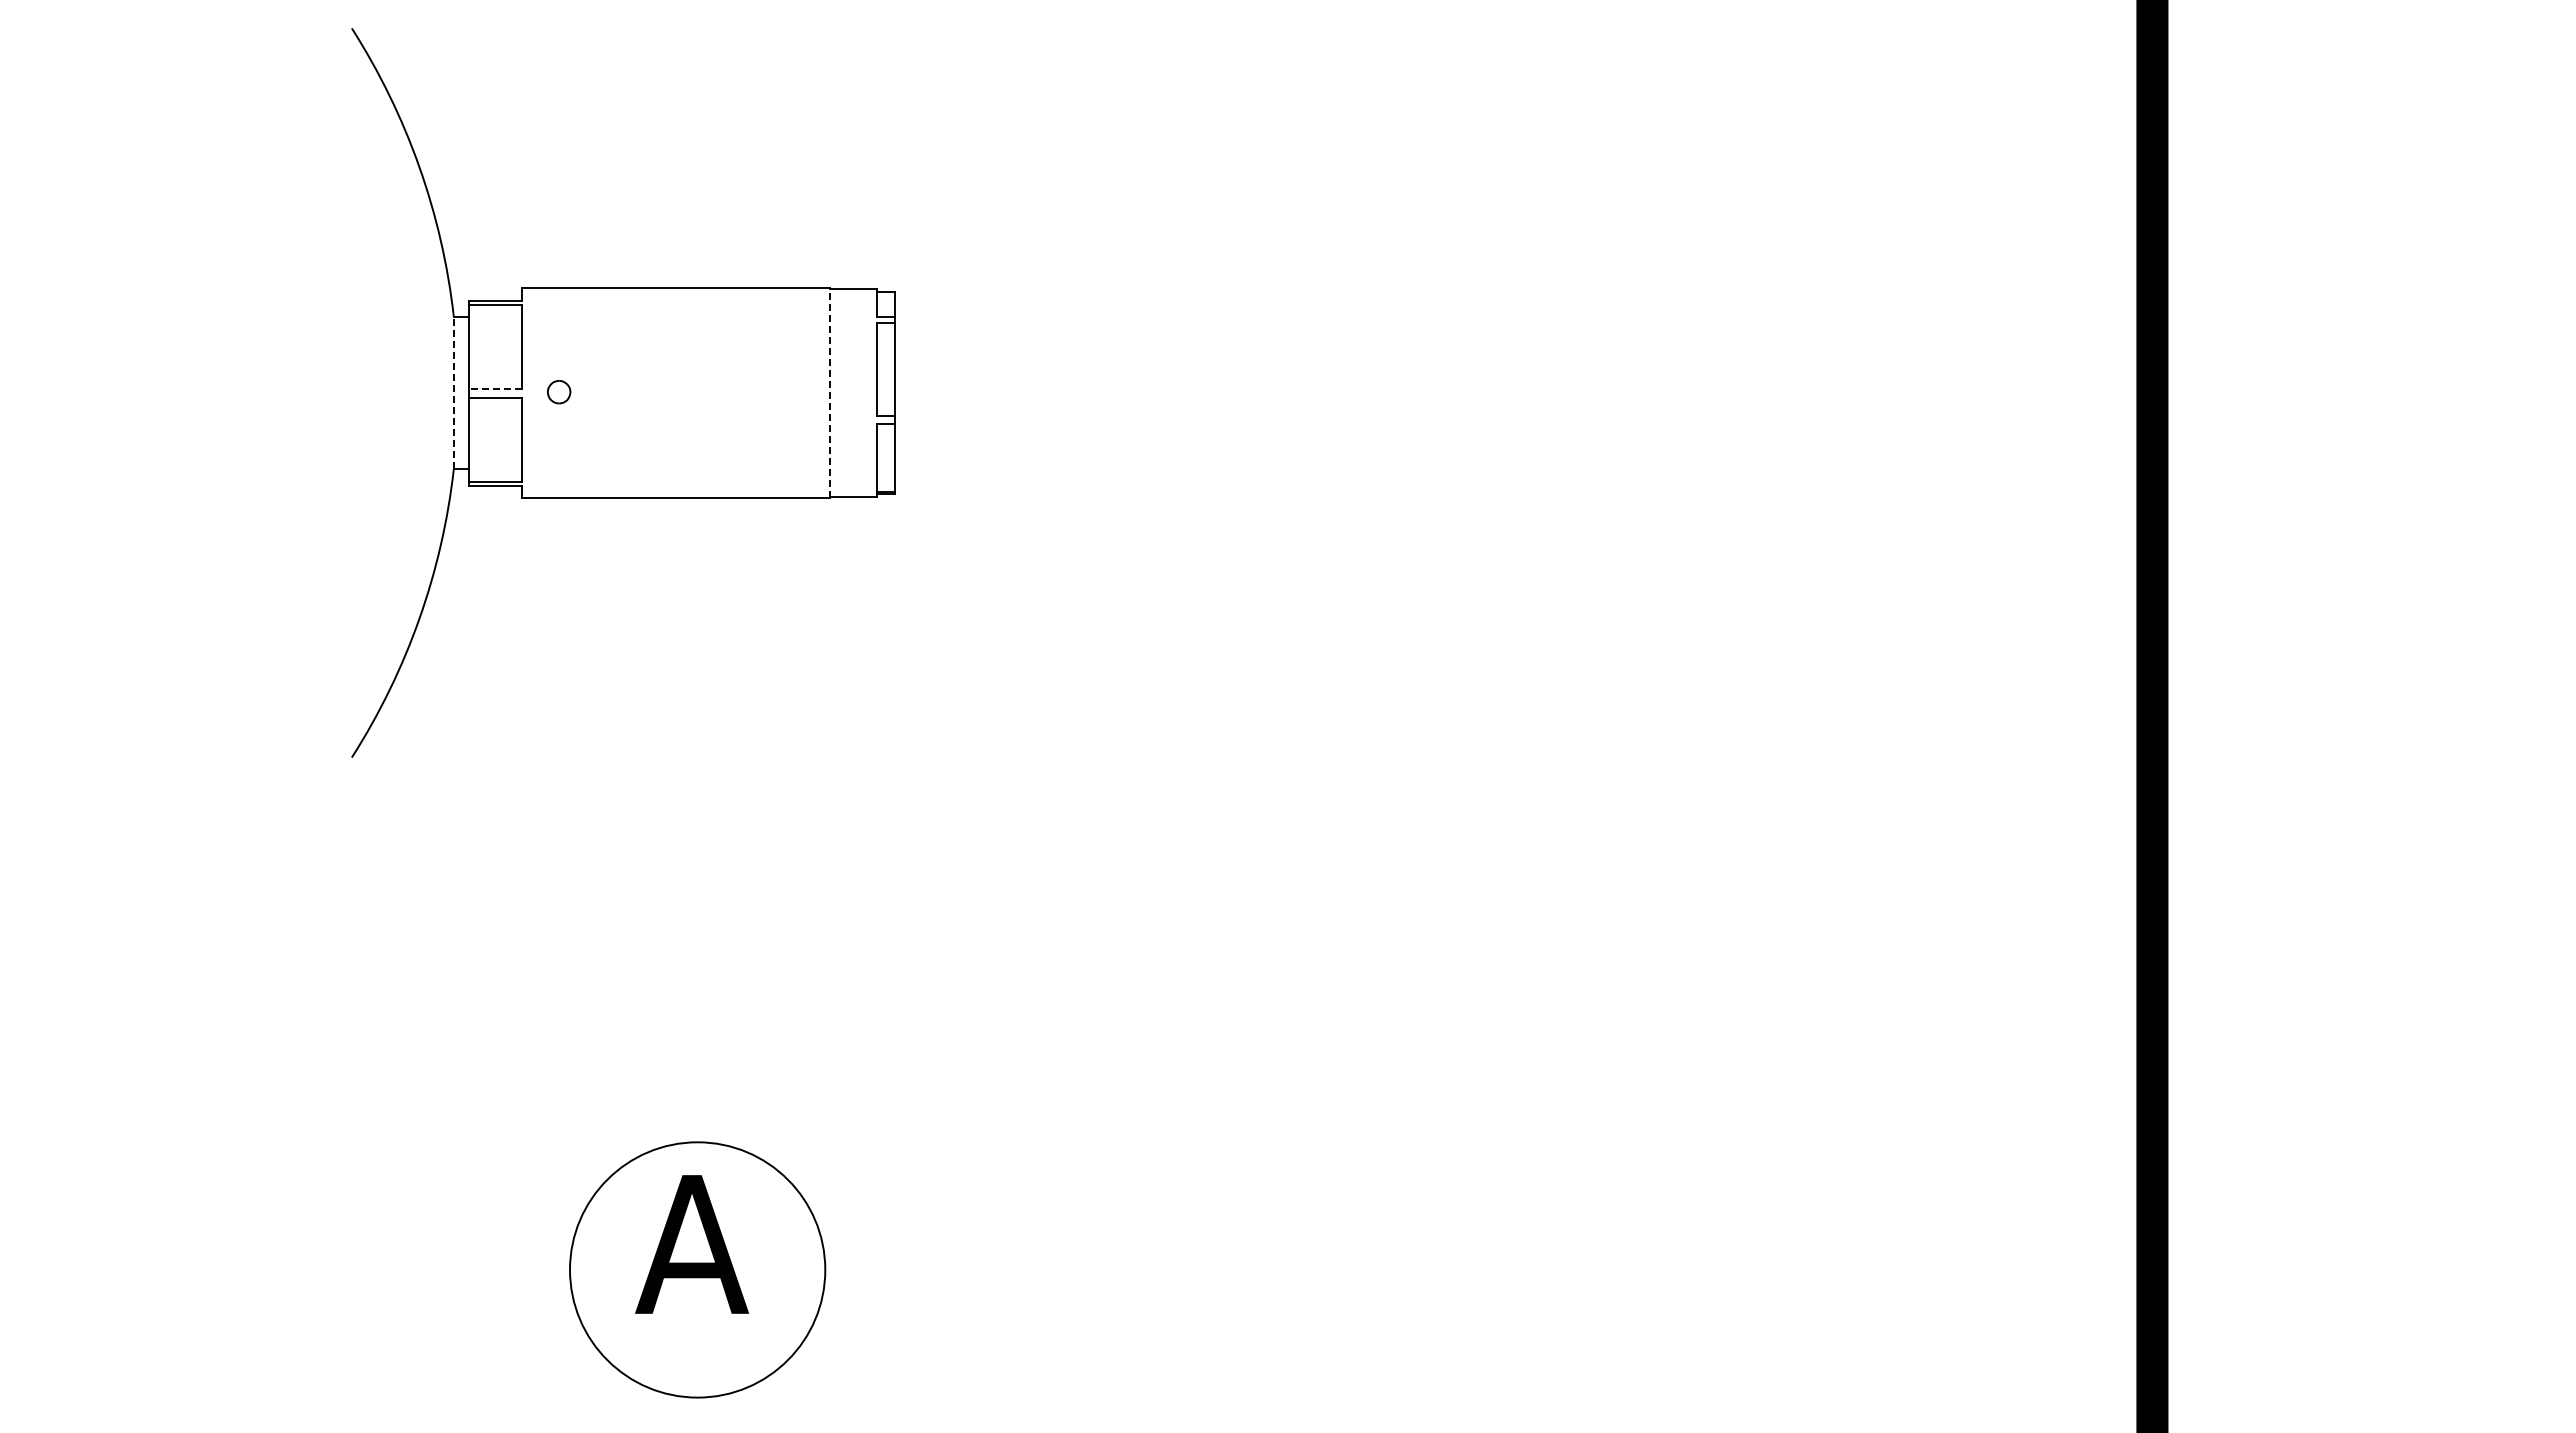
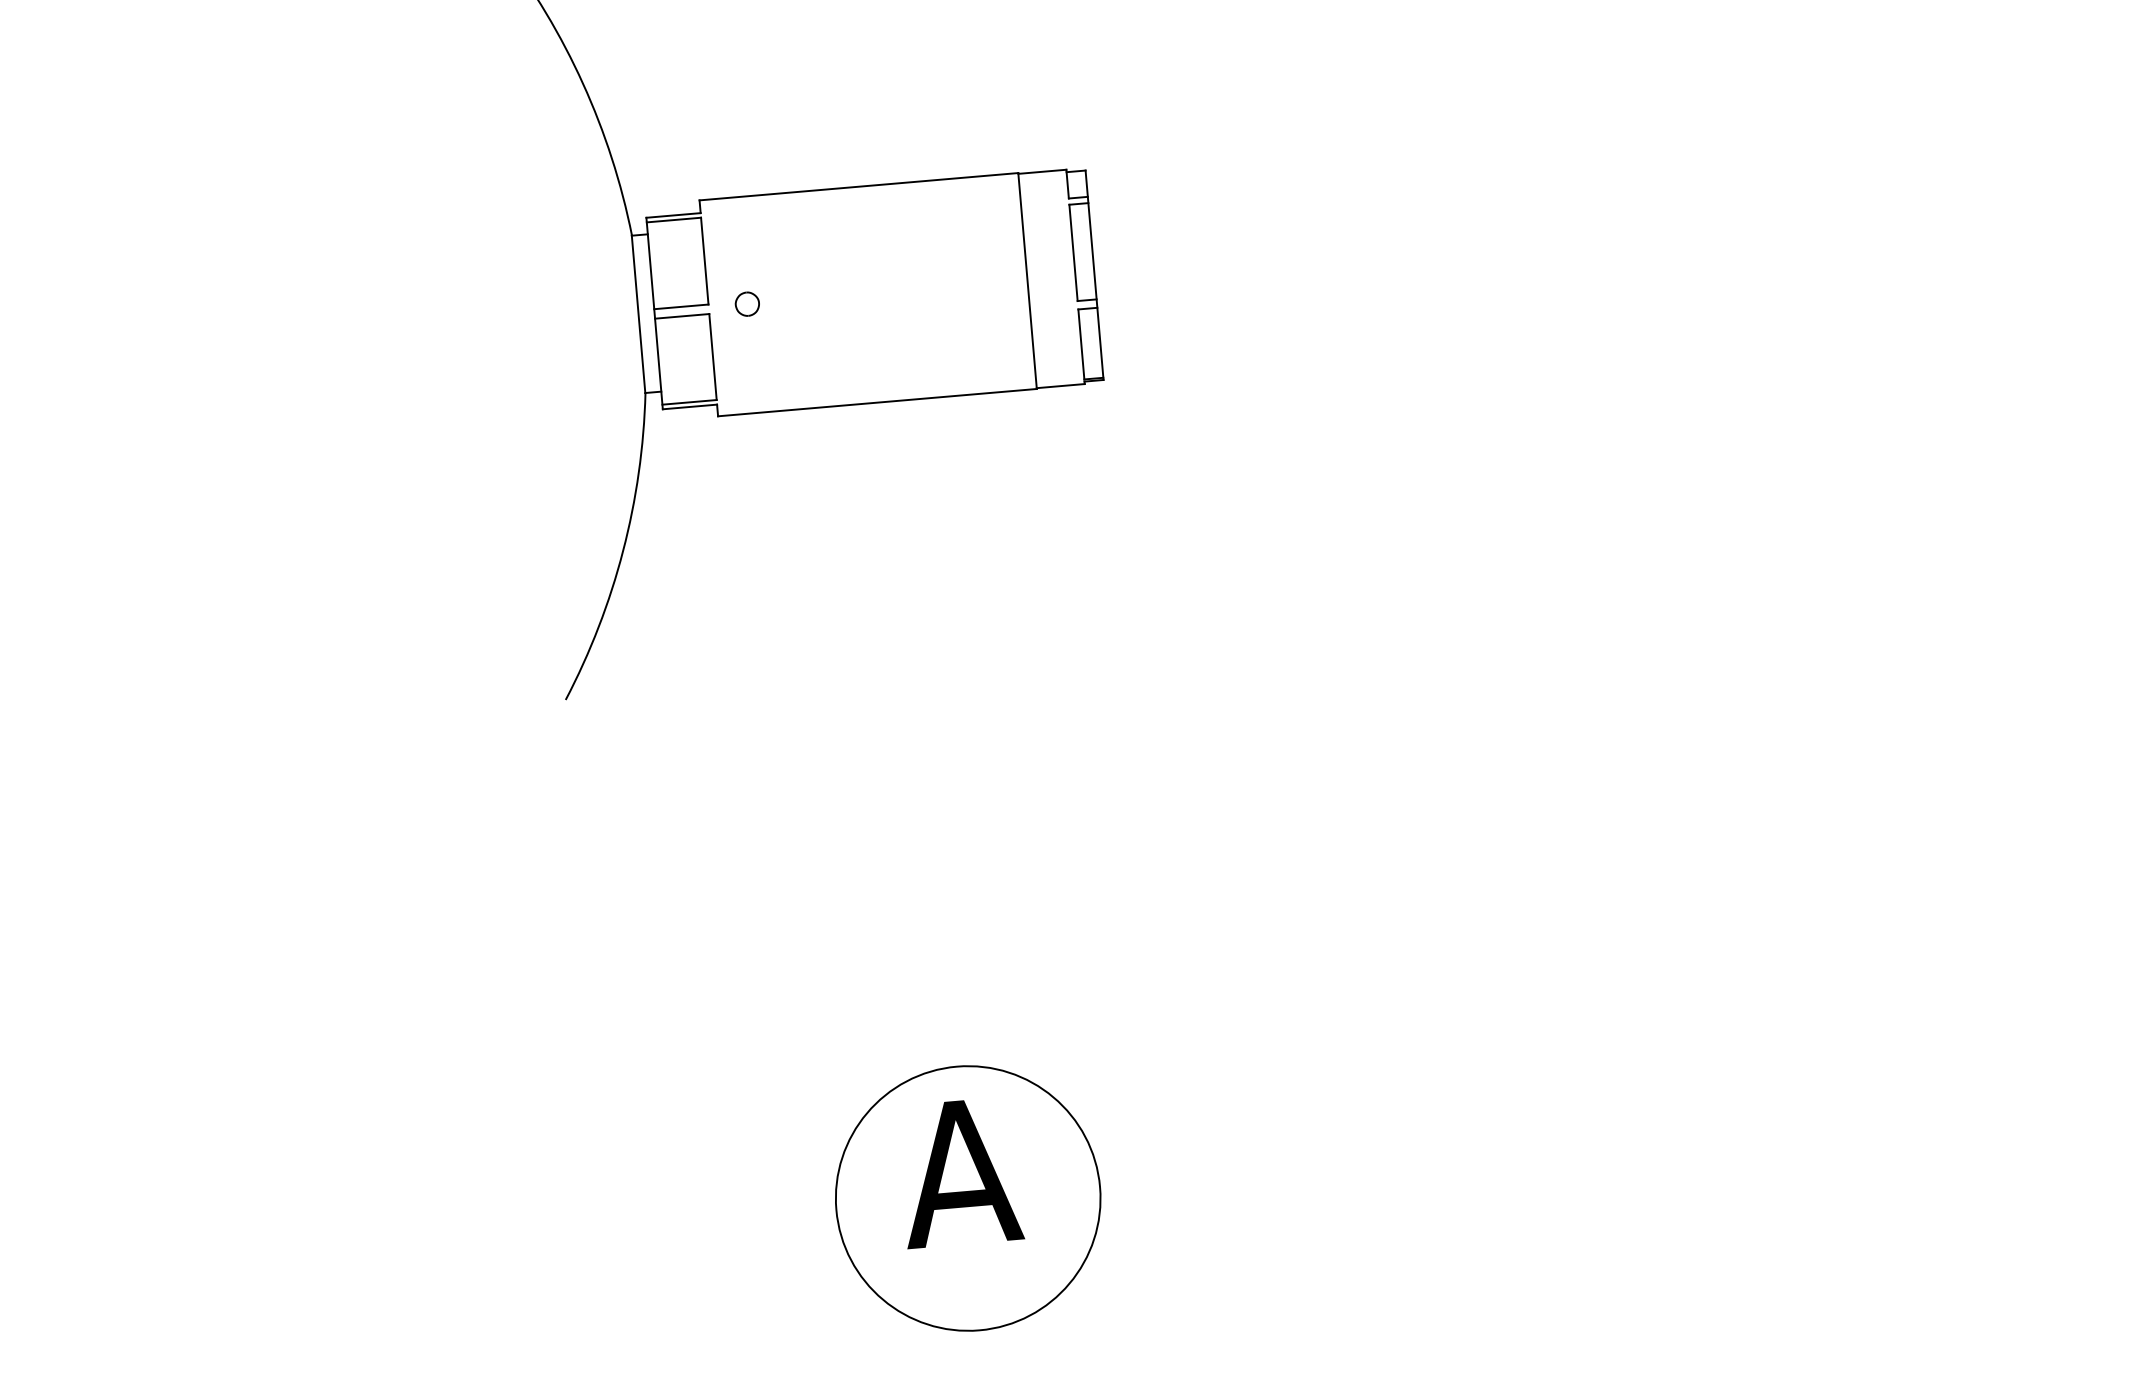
line: (494, 389) -> (680, 307), dashed -> solid
line: (453, 392) -> (638, 313), dashed -> solid
line: (830, 392) -> (1027, 280), dashed -> solid

